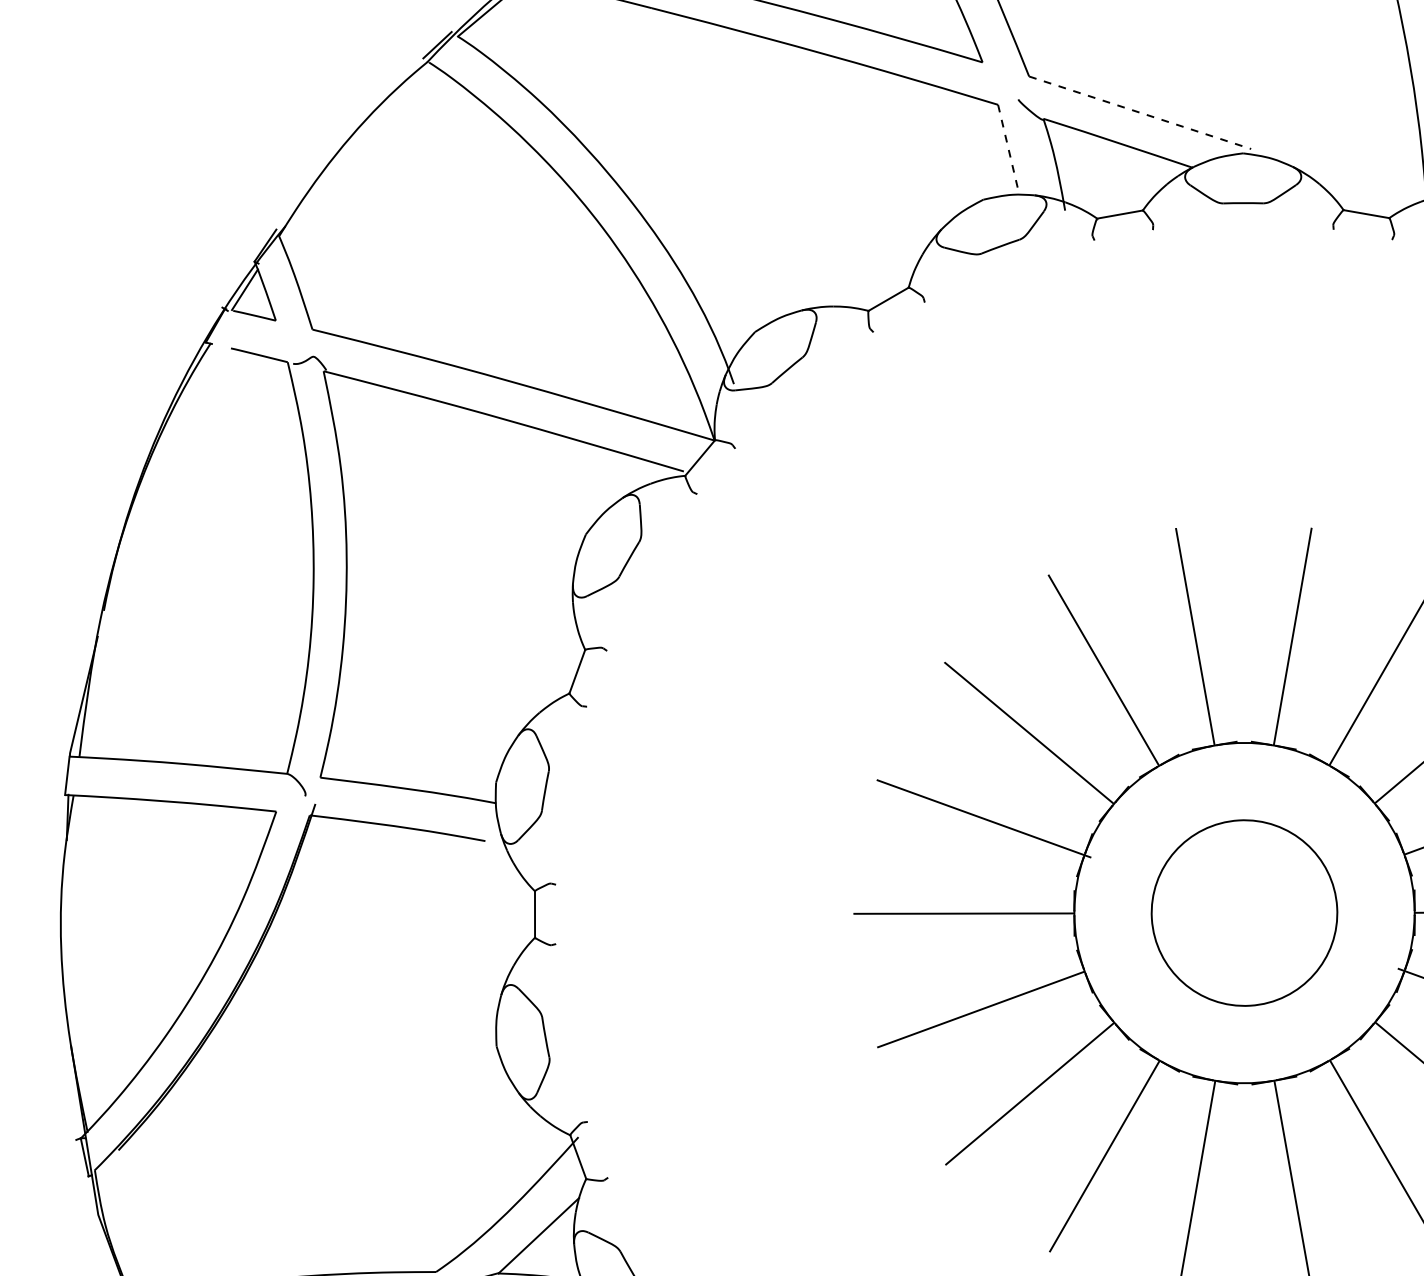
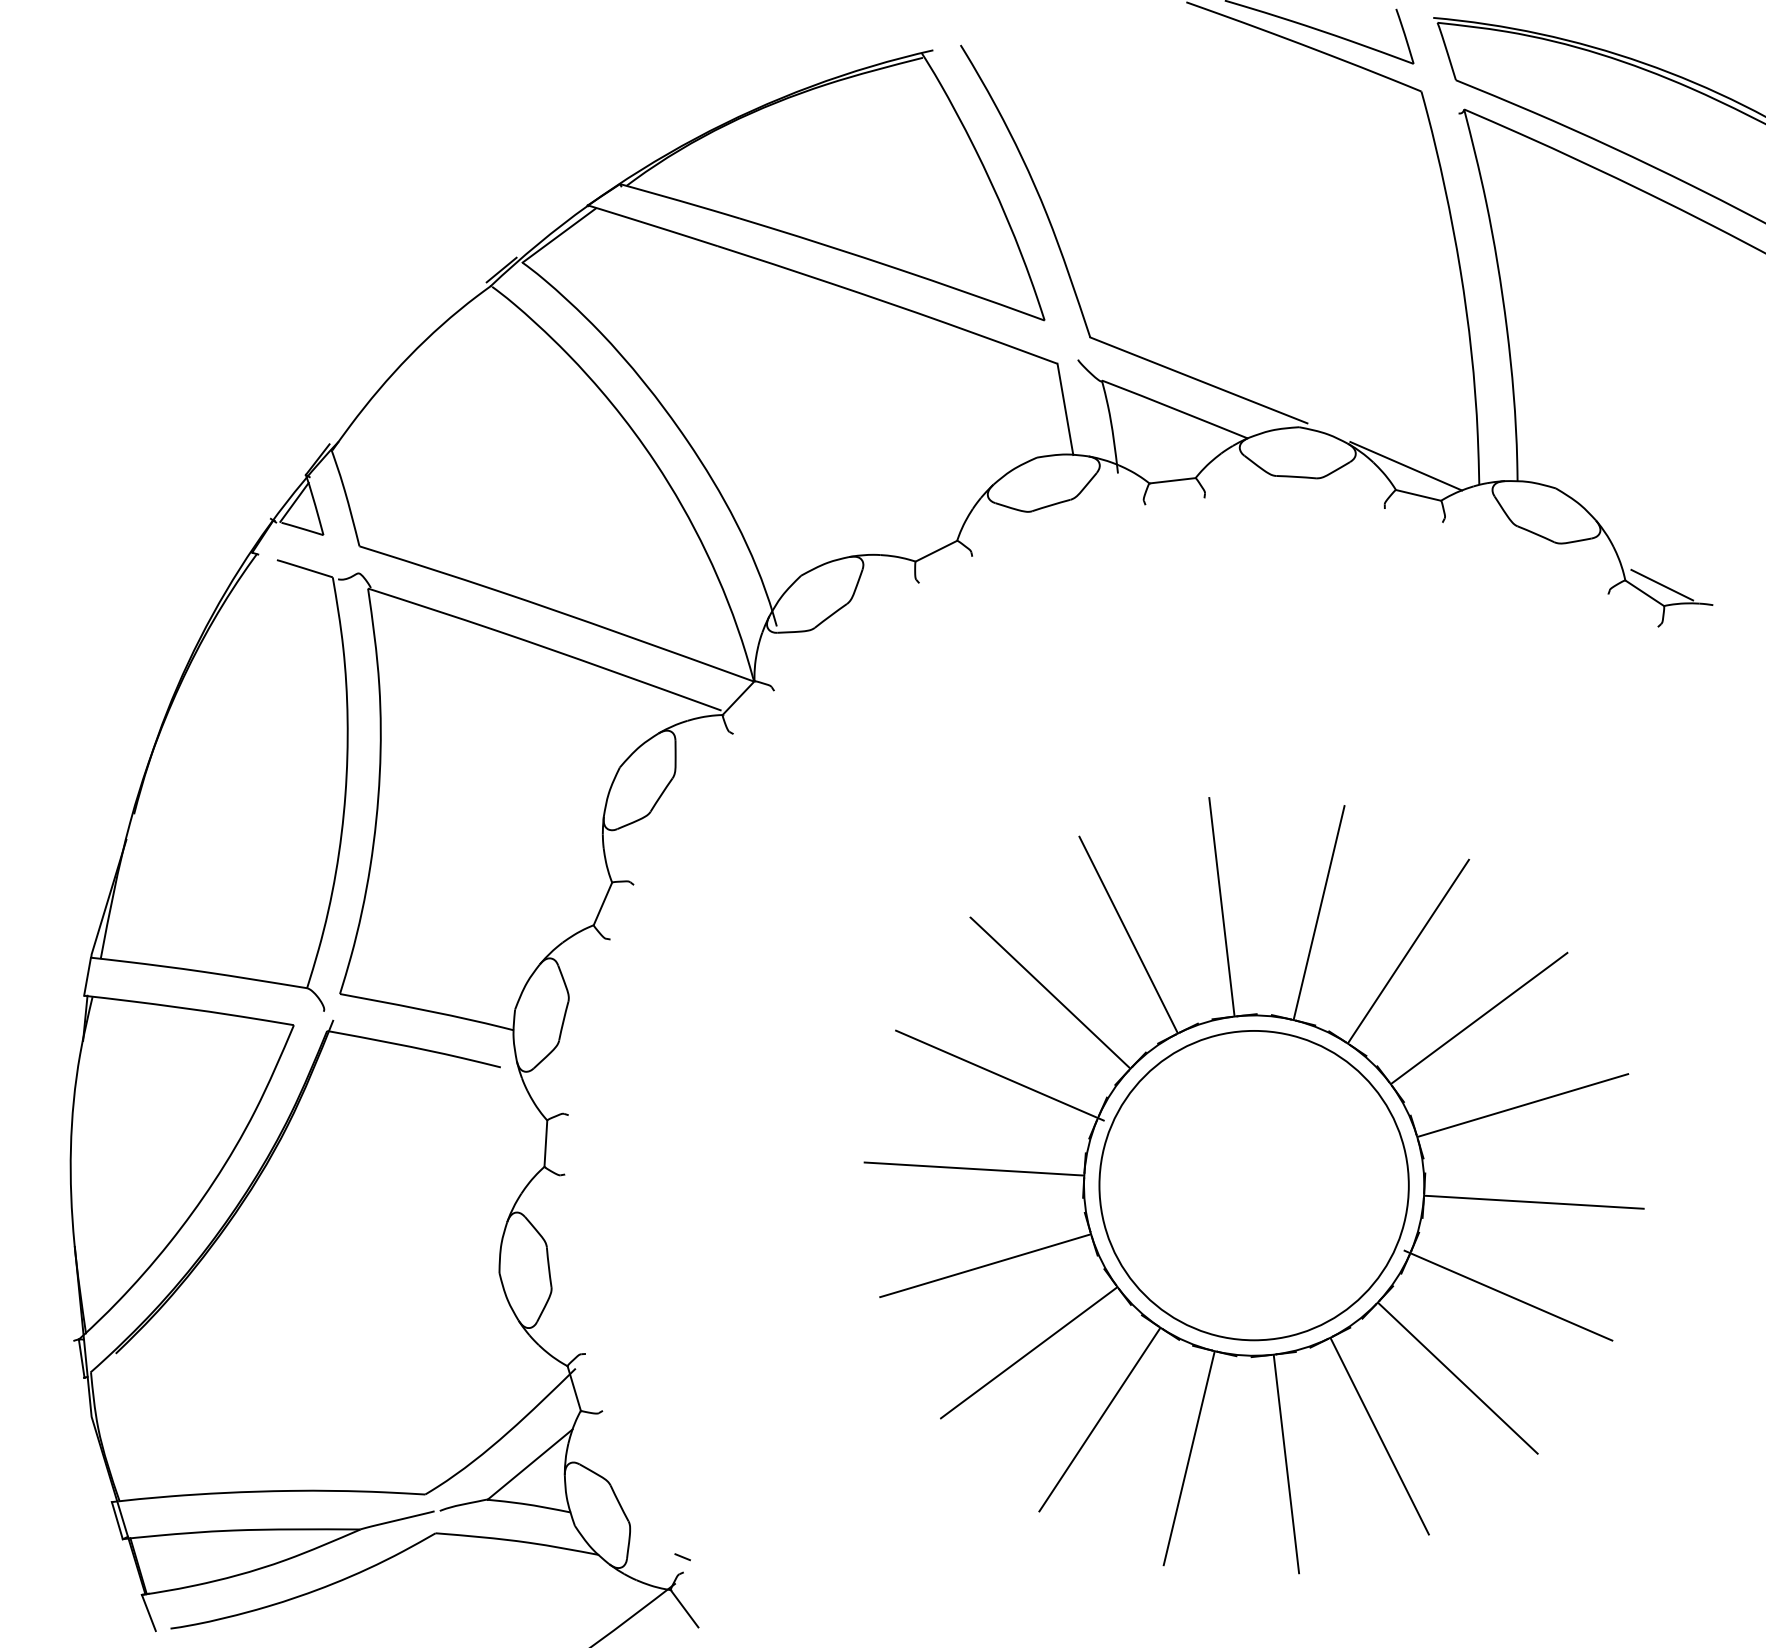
line: (1139, 112) -> (1198, 380), dashed -> solid
line: (1008, 149) -> (1065, 409), dashed -> solid
line: (1352, 186) -> (1406, 466), added
circle: (1243, 913) -> (1253, 1185), size x1.67

